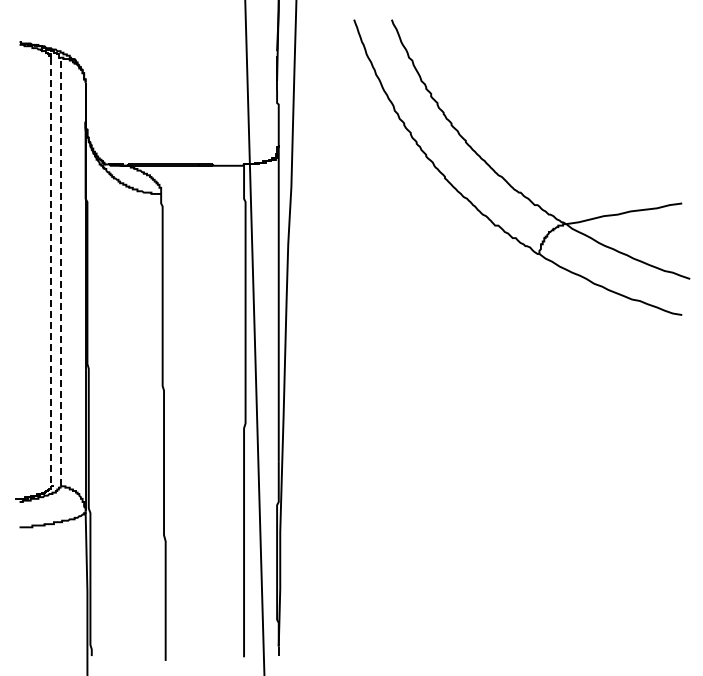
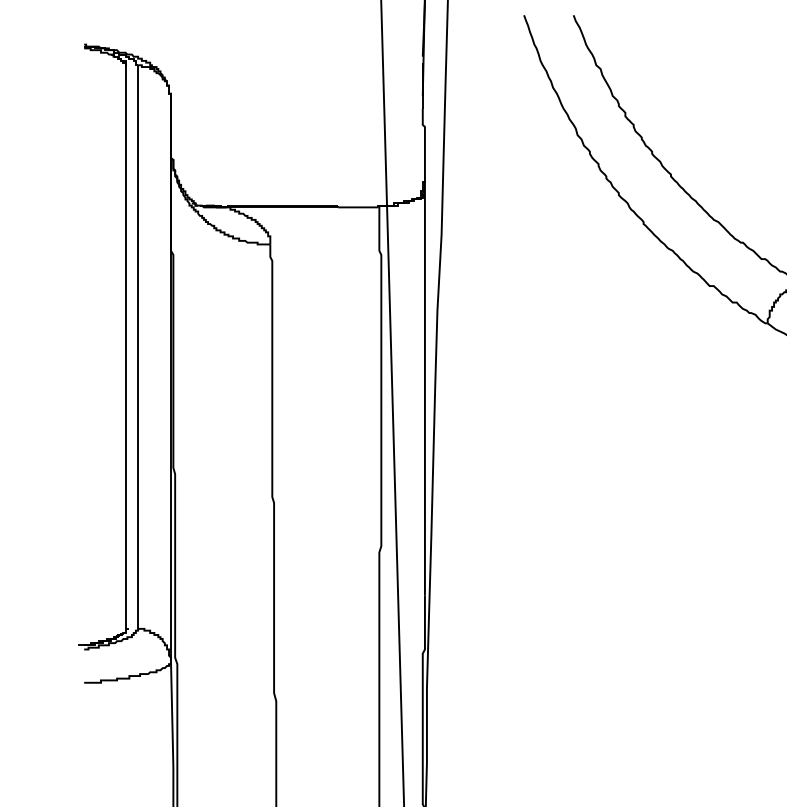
line: (60, 271) -> (137, 346), dashed -> solid
line: (51, 272) -> (126, 347), dashed -> solid

